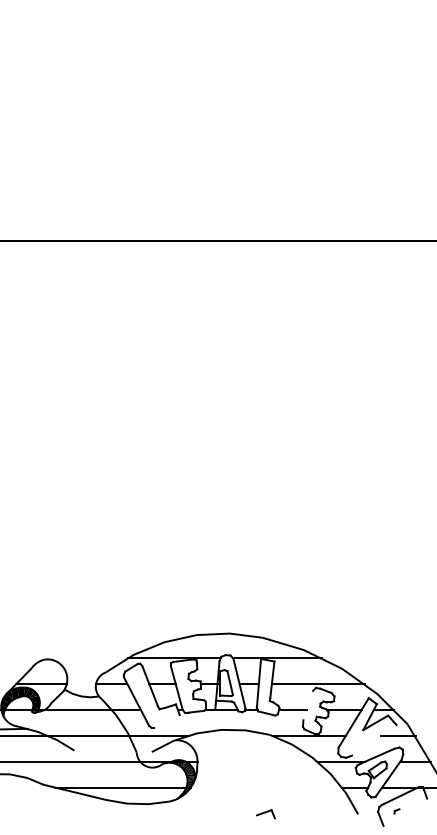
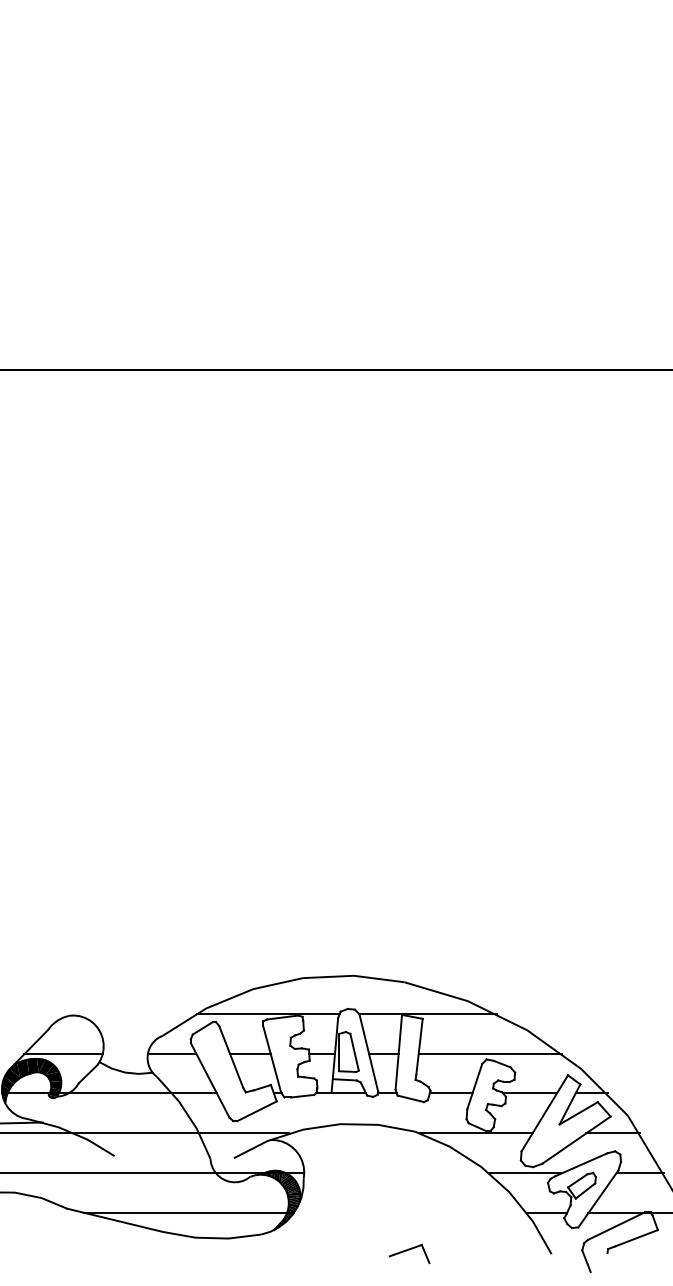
line: (308, 705) -> (475, 1086), added
line: (166, 721) -> (256, 1111), added
line: (374, 739) -> (576, 1138), added
line: (413, 803) -> (636, 1237), added
part: (265, 814) -> (408, 1254), size x1.43

